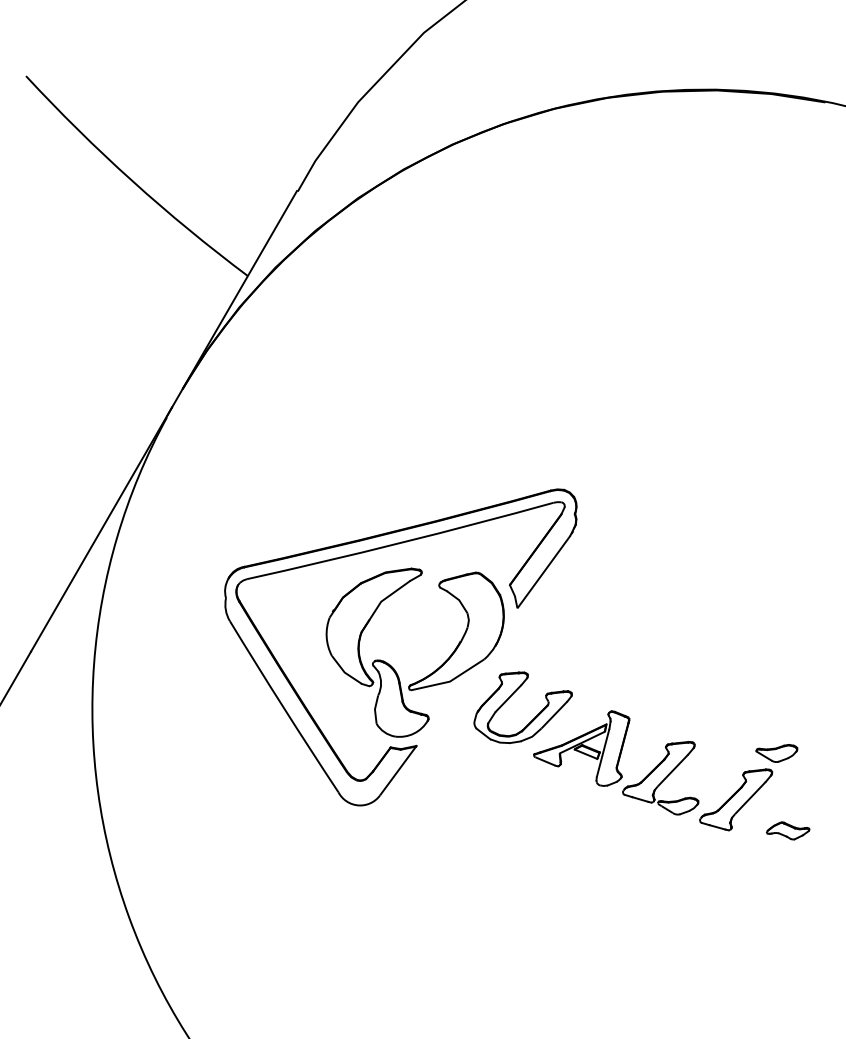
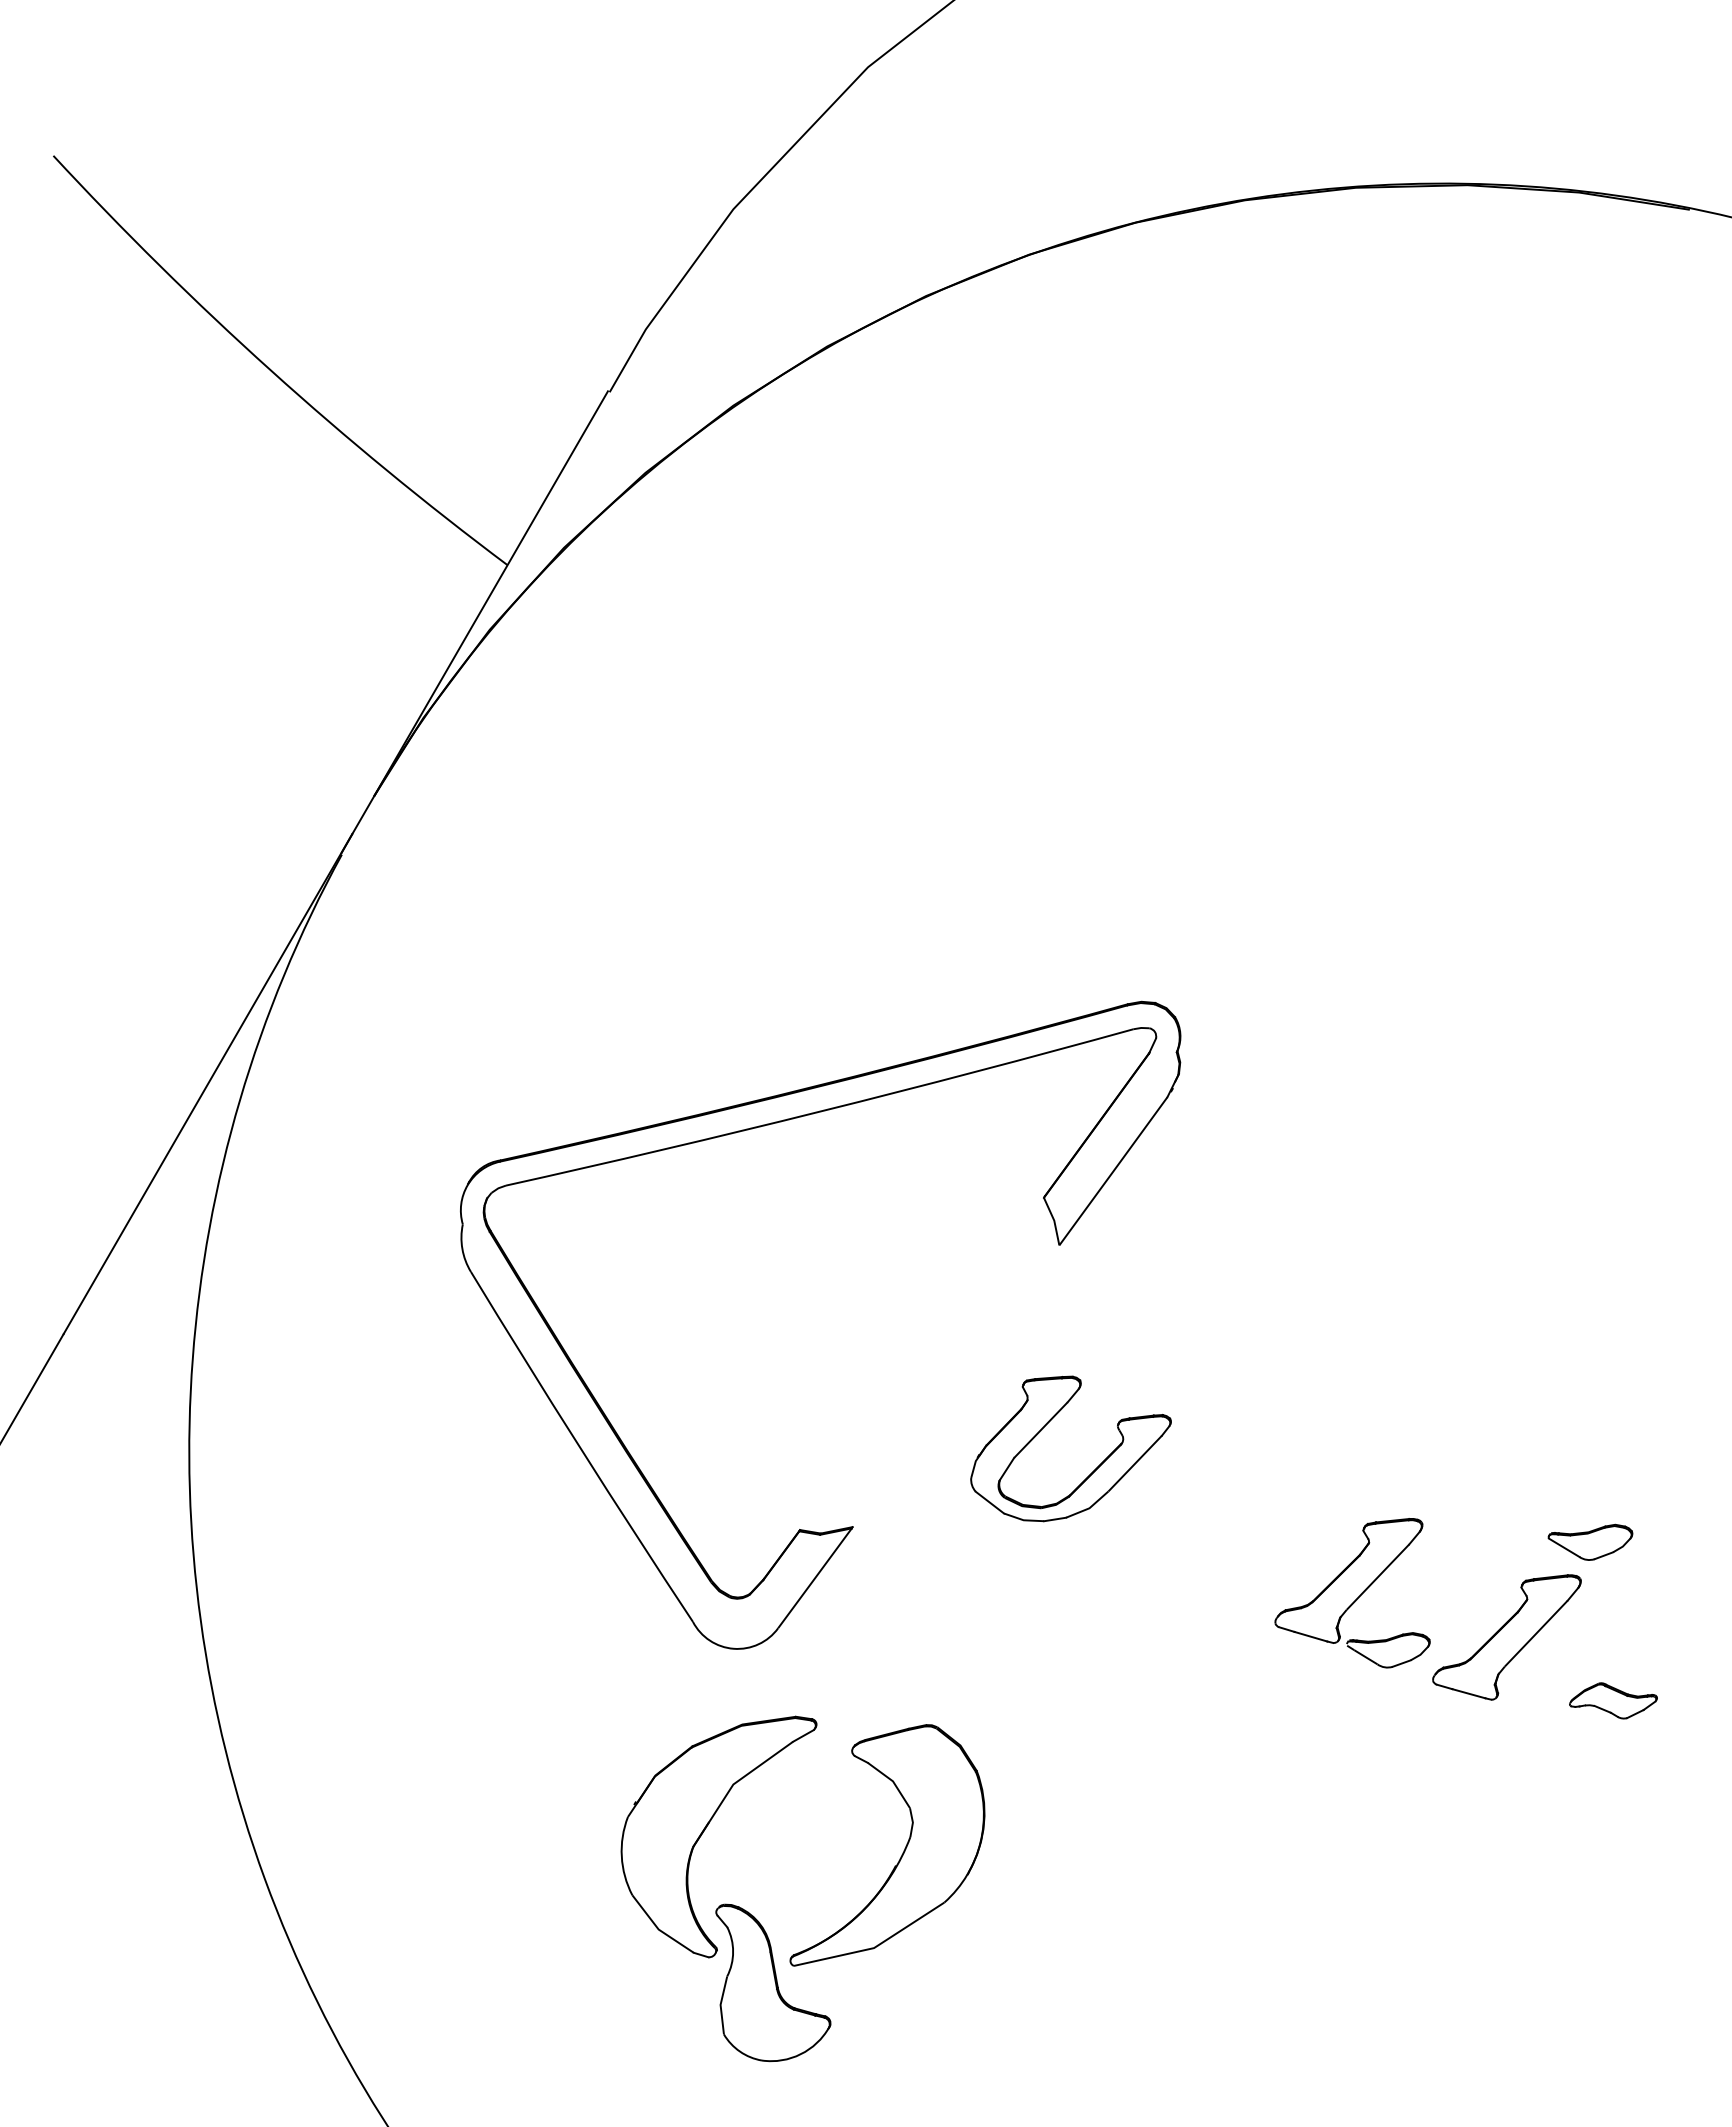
part: (394, 668) -> (760, 1921), moved
part: (581, 748) -> (1190, 1532), removed

